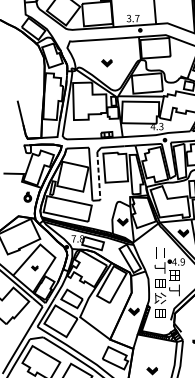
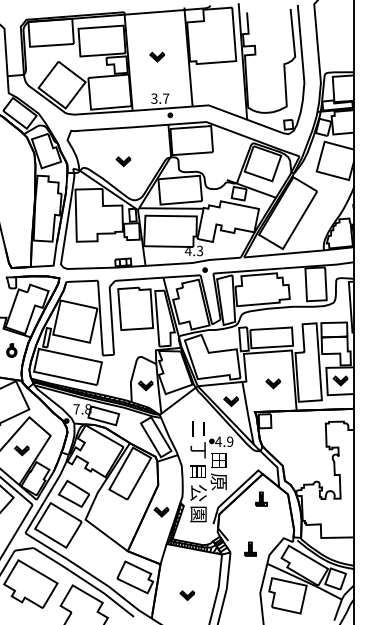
line: (98, 176) -> (111, 321), dashed -> solid
part: (34, 268) -> (21, 450), size x1.67
text: (174, 290) -> (218, 481), 丁 -> 原
text: (160, 313) -> (198, 514), 目 -> 園

